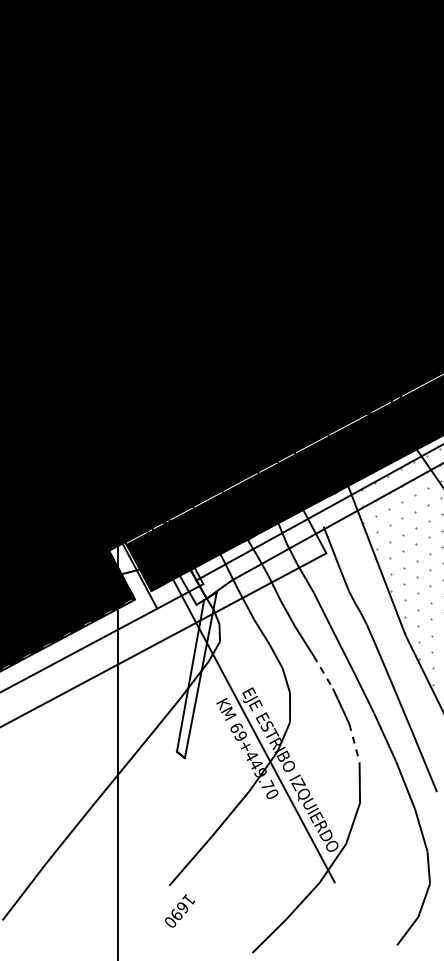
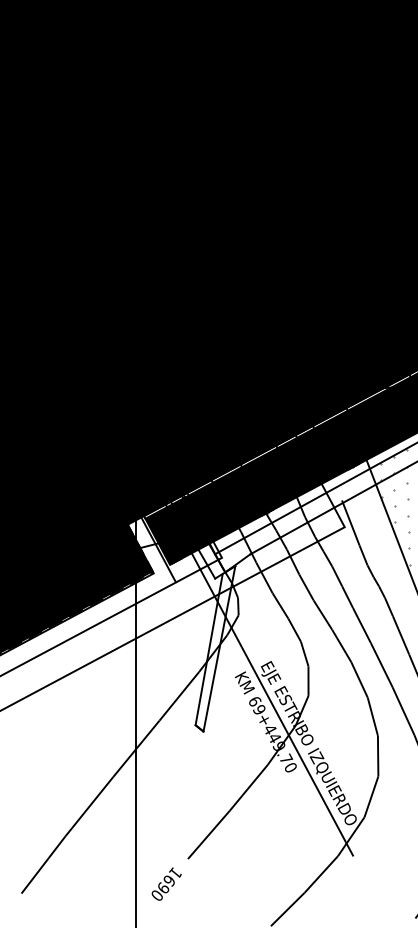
line: (323, 672) -> (341, 646), dashed -> solid
line: (354, 743) -> (372, 717), dashed -> solid
text: (180, 910) -> (167, 883), moved

